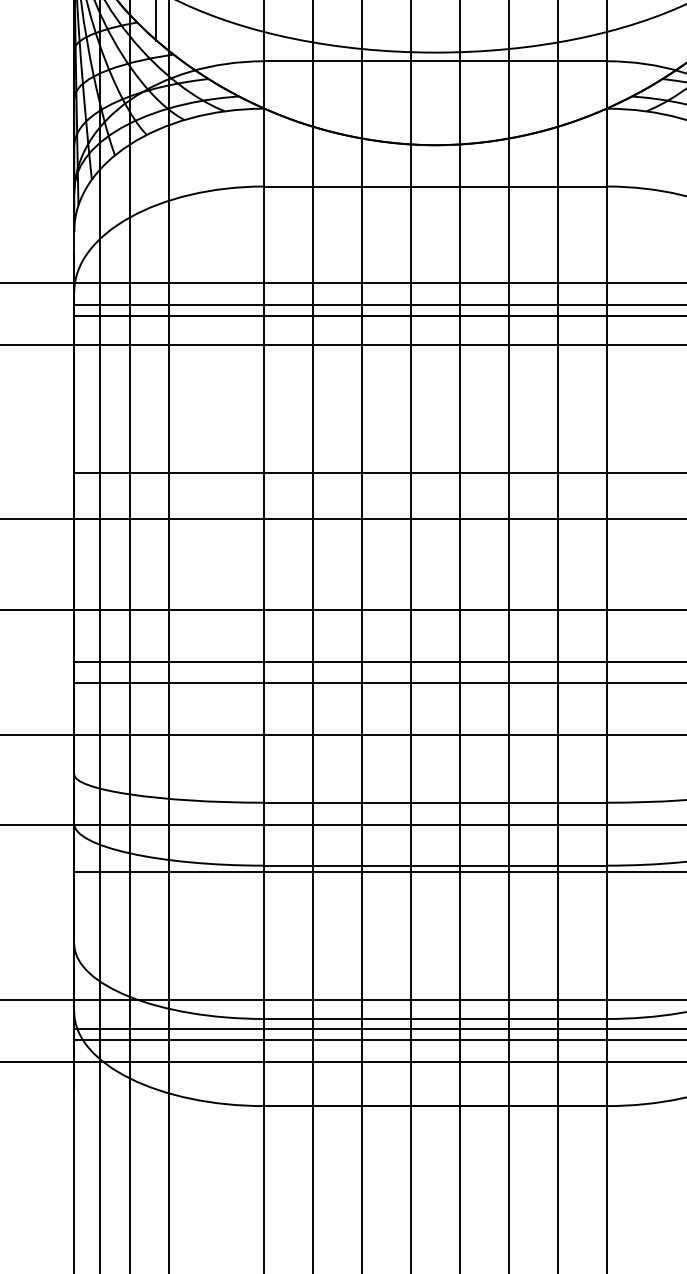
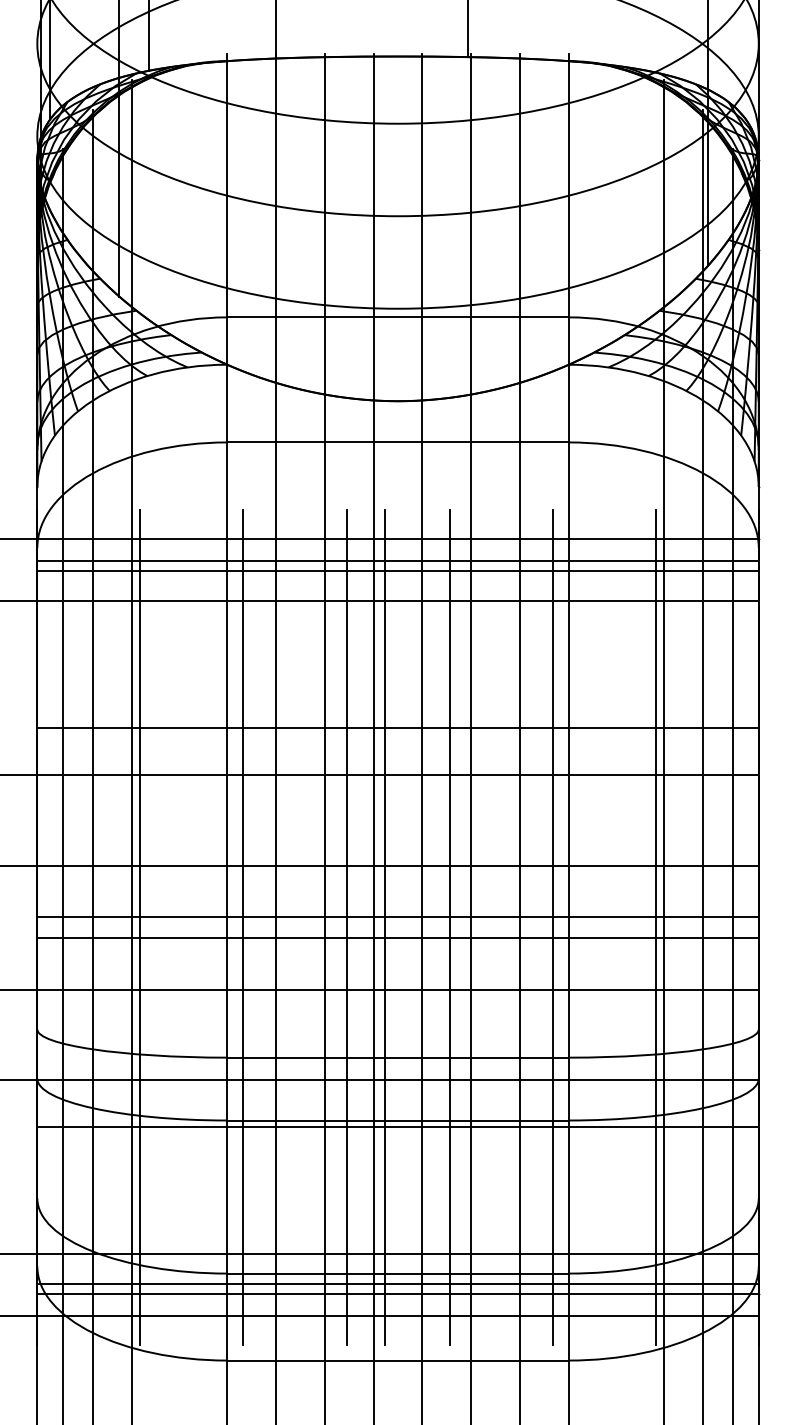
line: (177, 672) -> (140, 927), added
line: (280, 672) -> (243, 927), added
line: (383, 672) -> (346, 927), added
line: (421, 672) -> (384, 927), added
line: (487, 672) -> (449, 927), added
line: (590, 672) -> (552, 927), added

